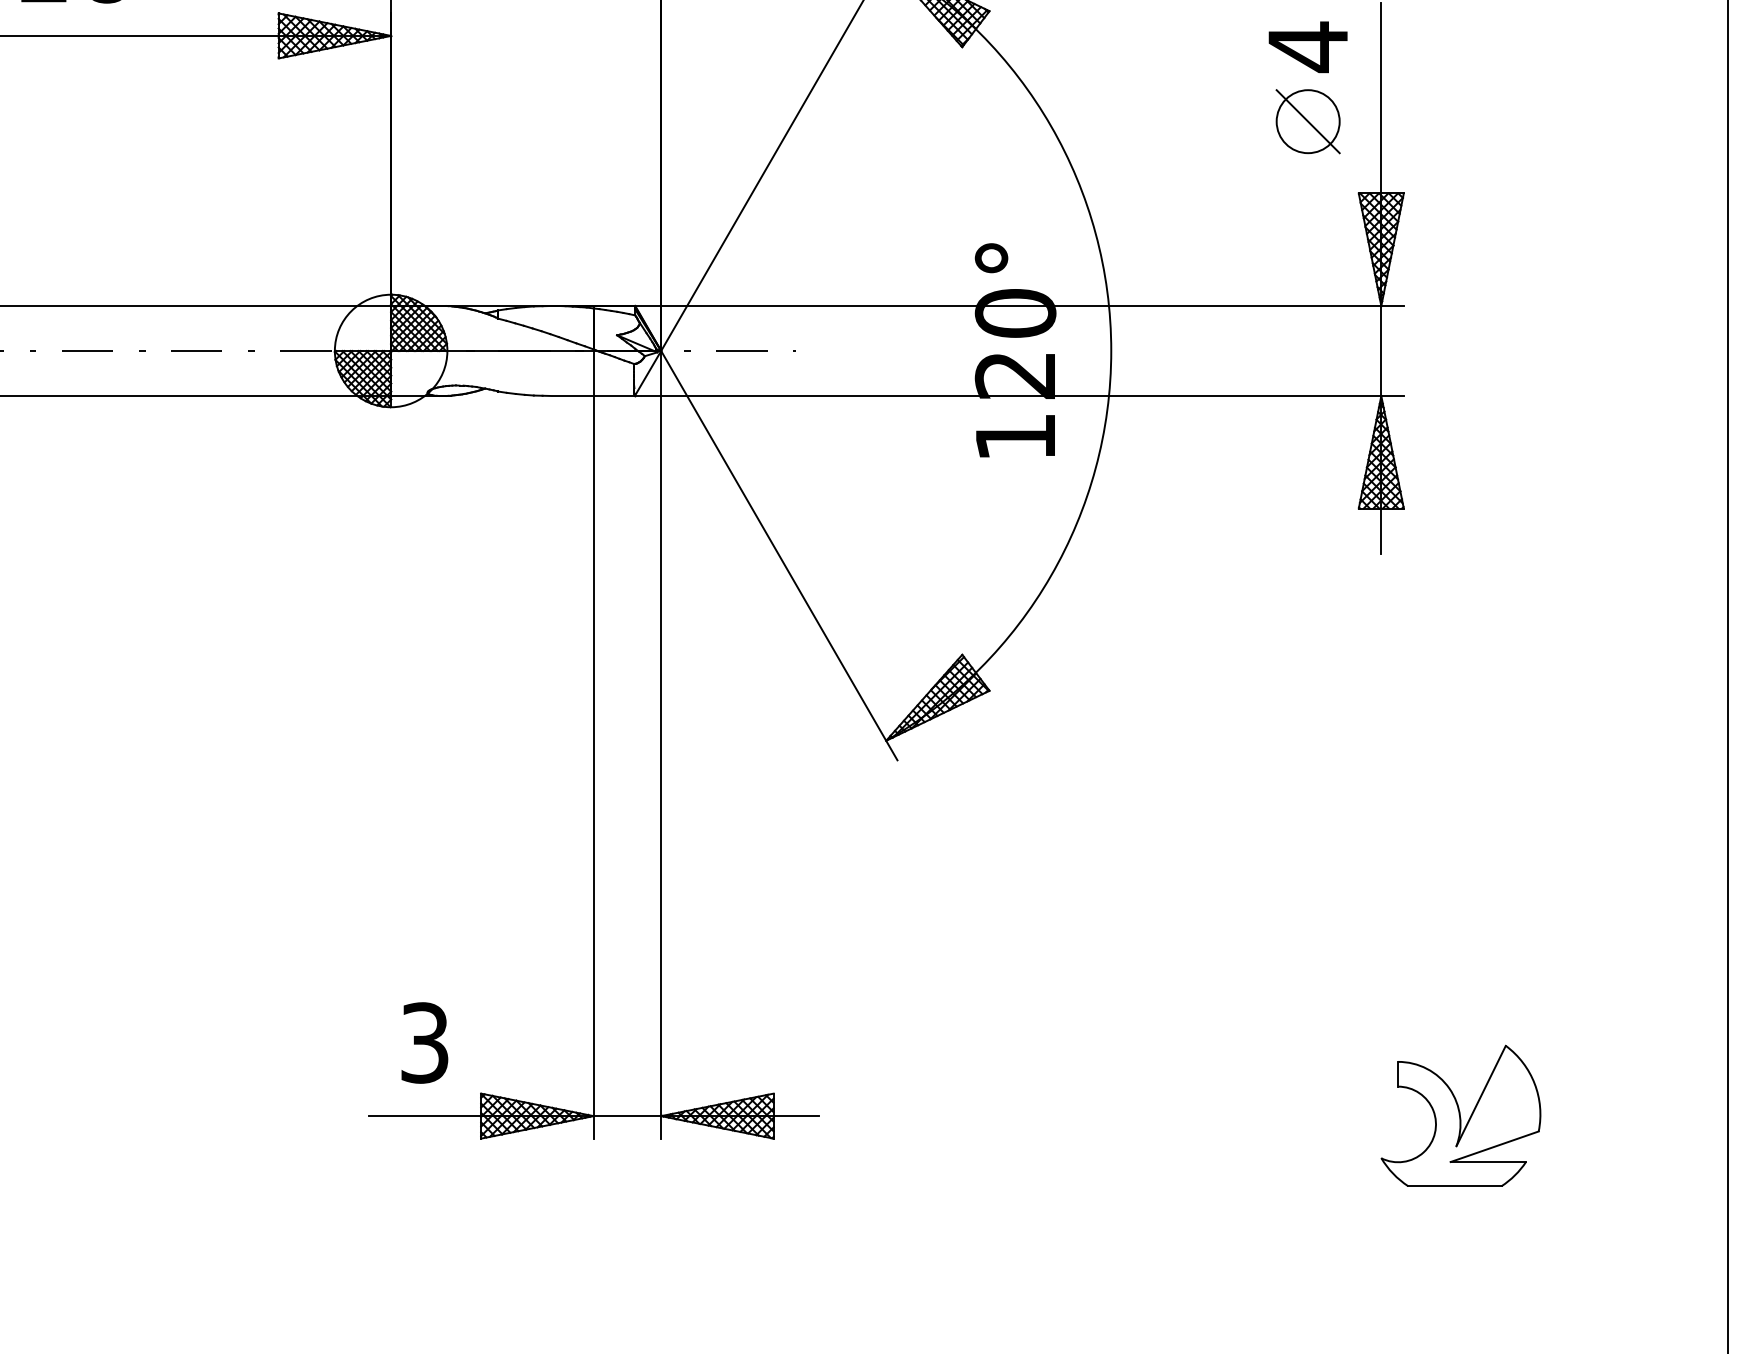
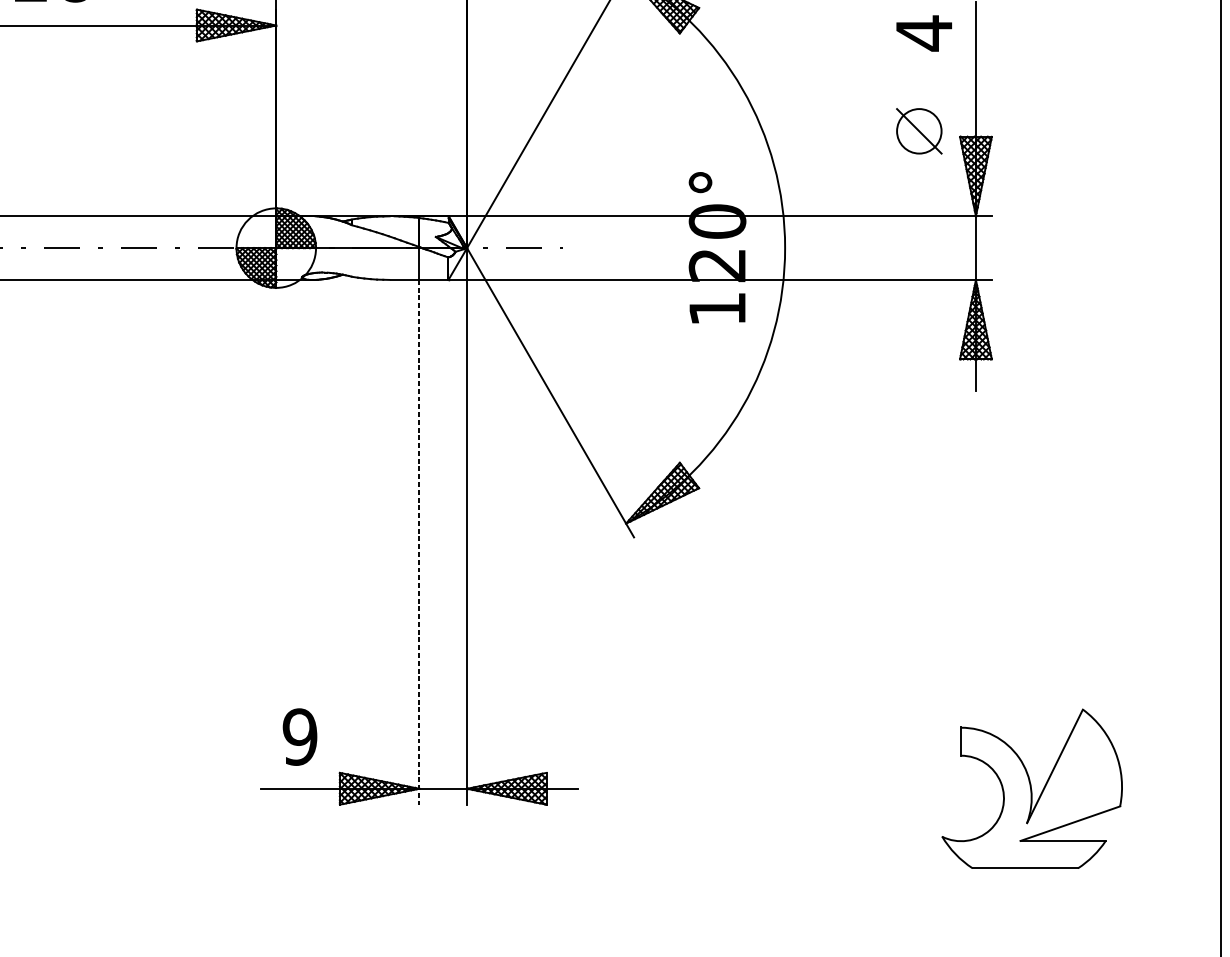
part: (1307, 121) -> (918, 131), moved
line: (593, 767) -> (419, 542), solid -> dashed
text: (424, 1042) -> (299, 736), 3 -> 9
part: (1460, 1115) -> (1031, 788), size x1.6

